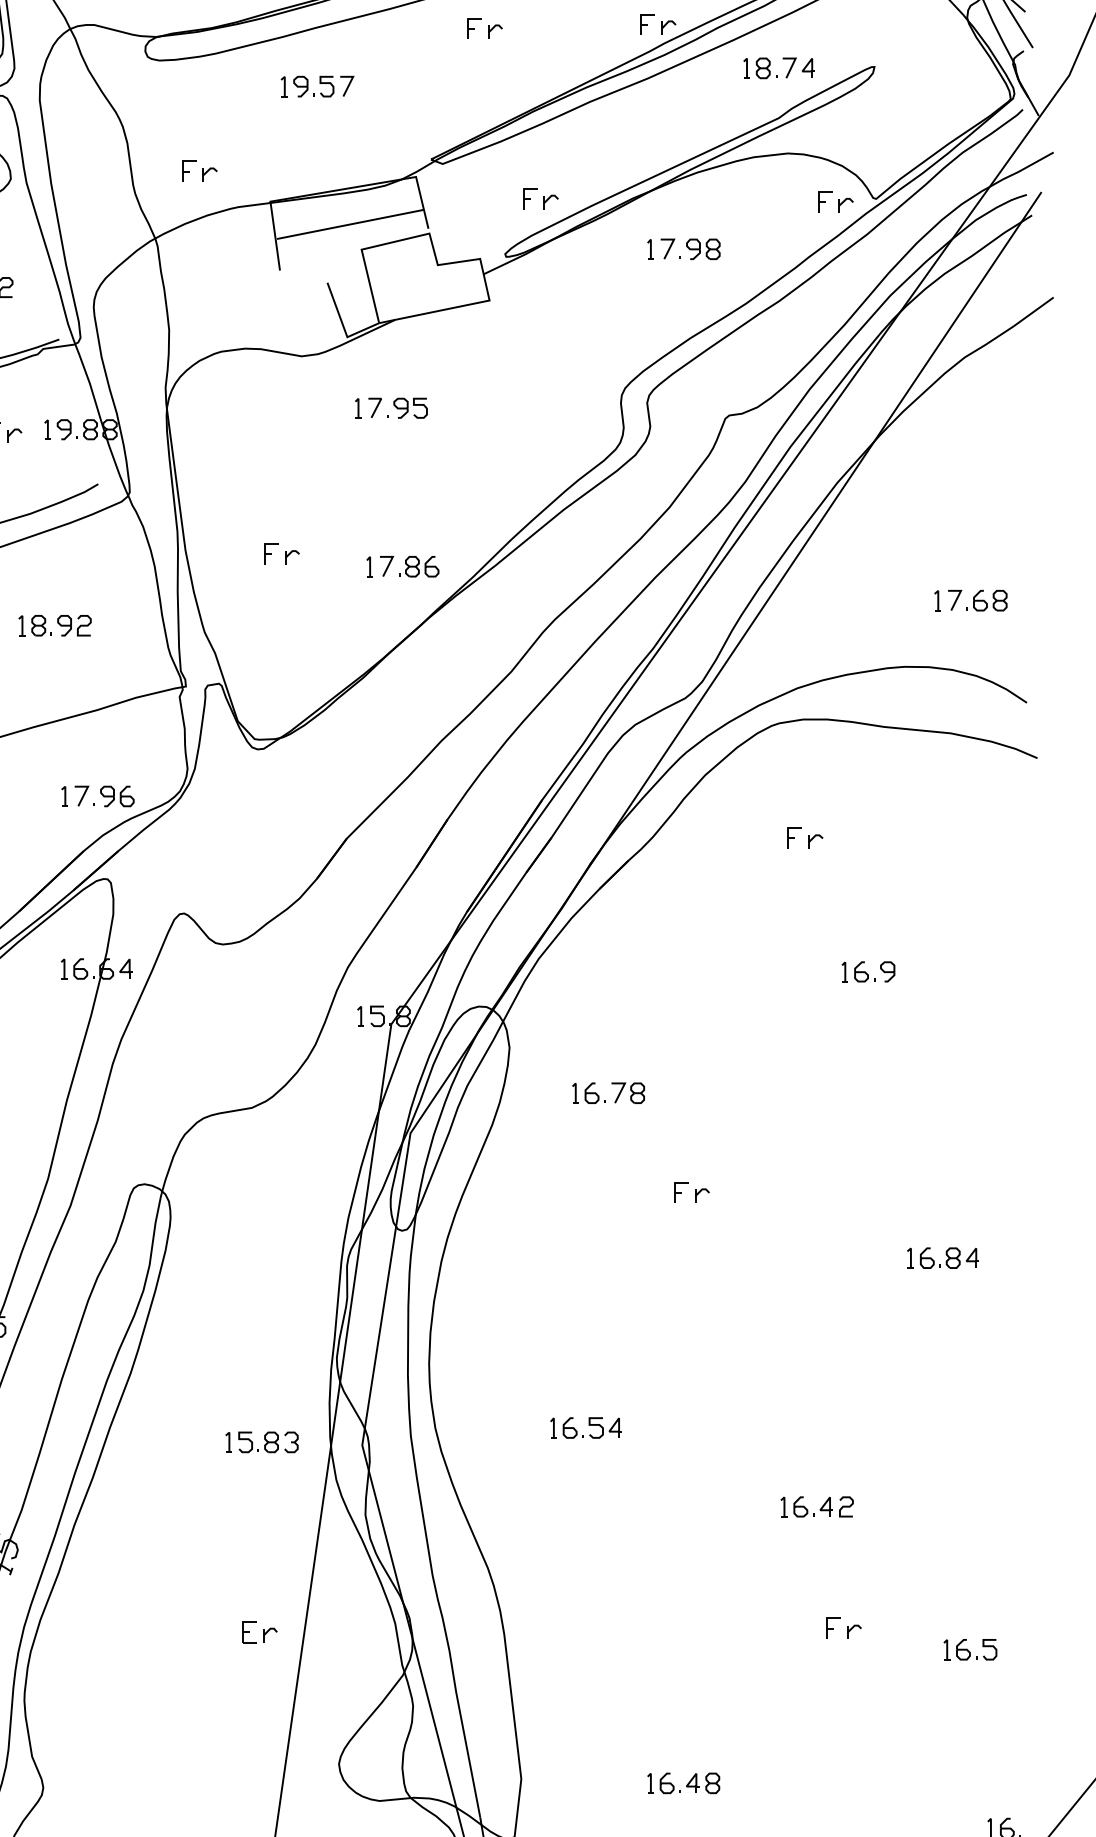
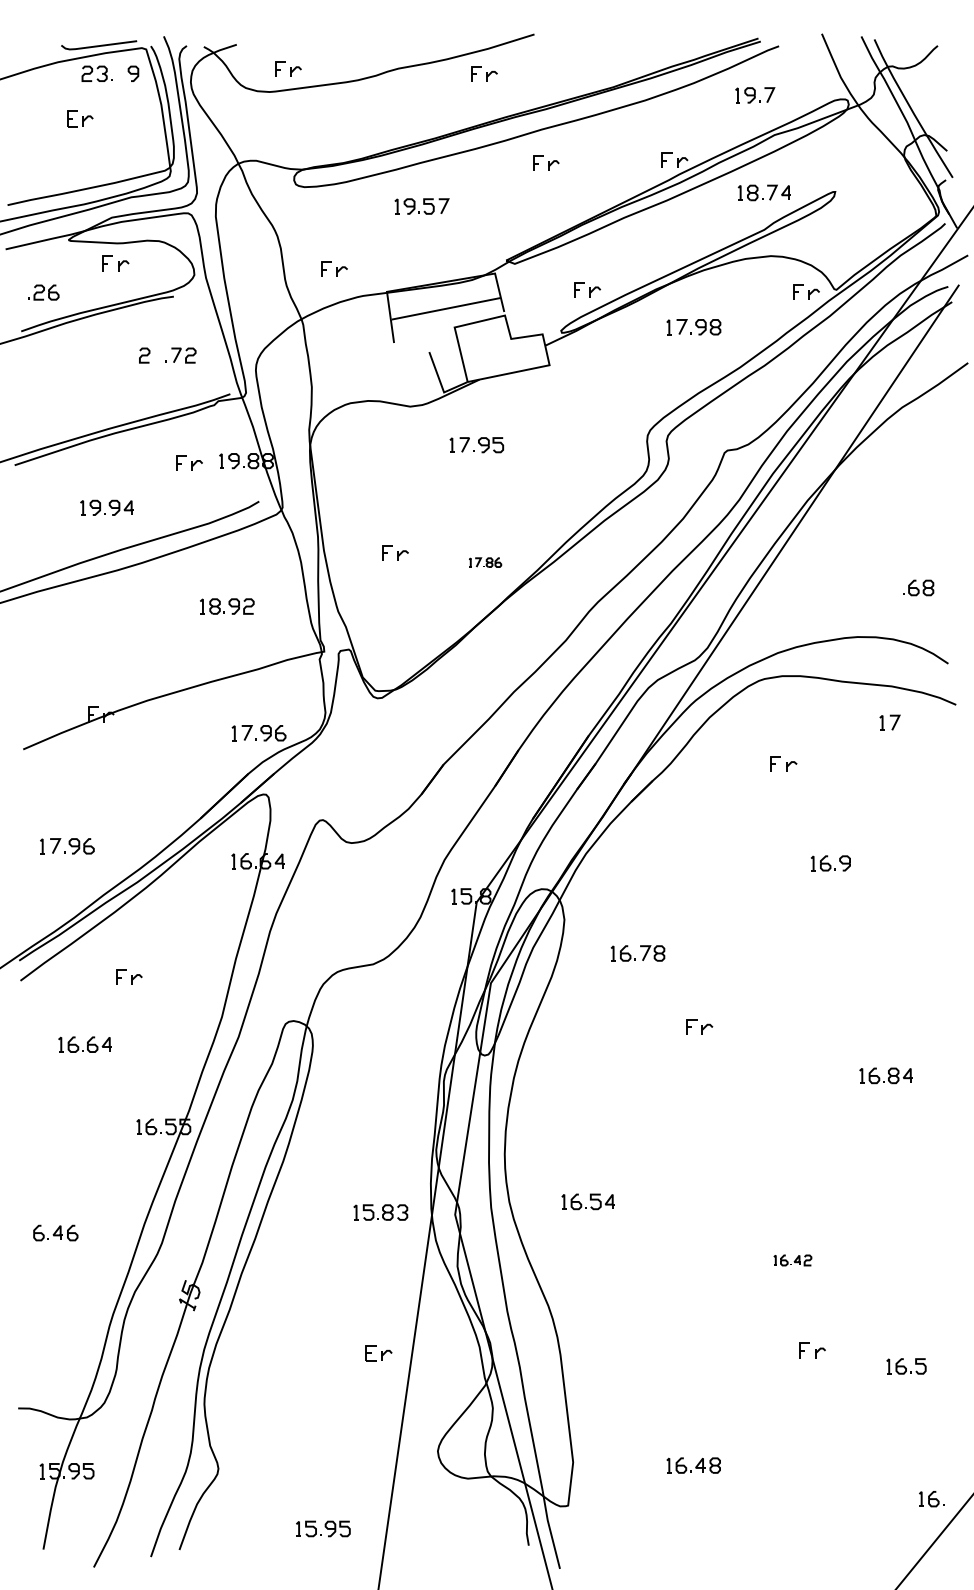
part: (403, 566) -> (485, 562), size x0.6
part: (947, 600) -> (889, 722), moved
part: (585, 1427) -> (587, 1201), moved
part: (816, 1506) -> (792, 1260), size x0.7

